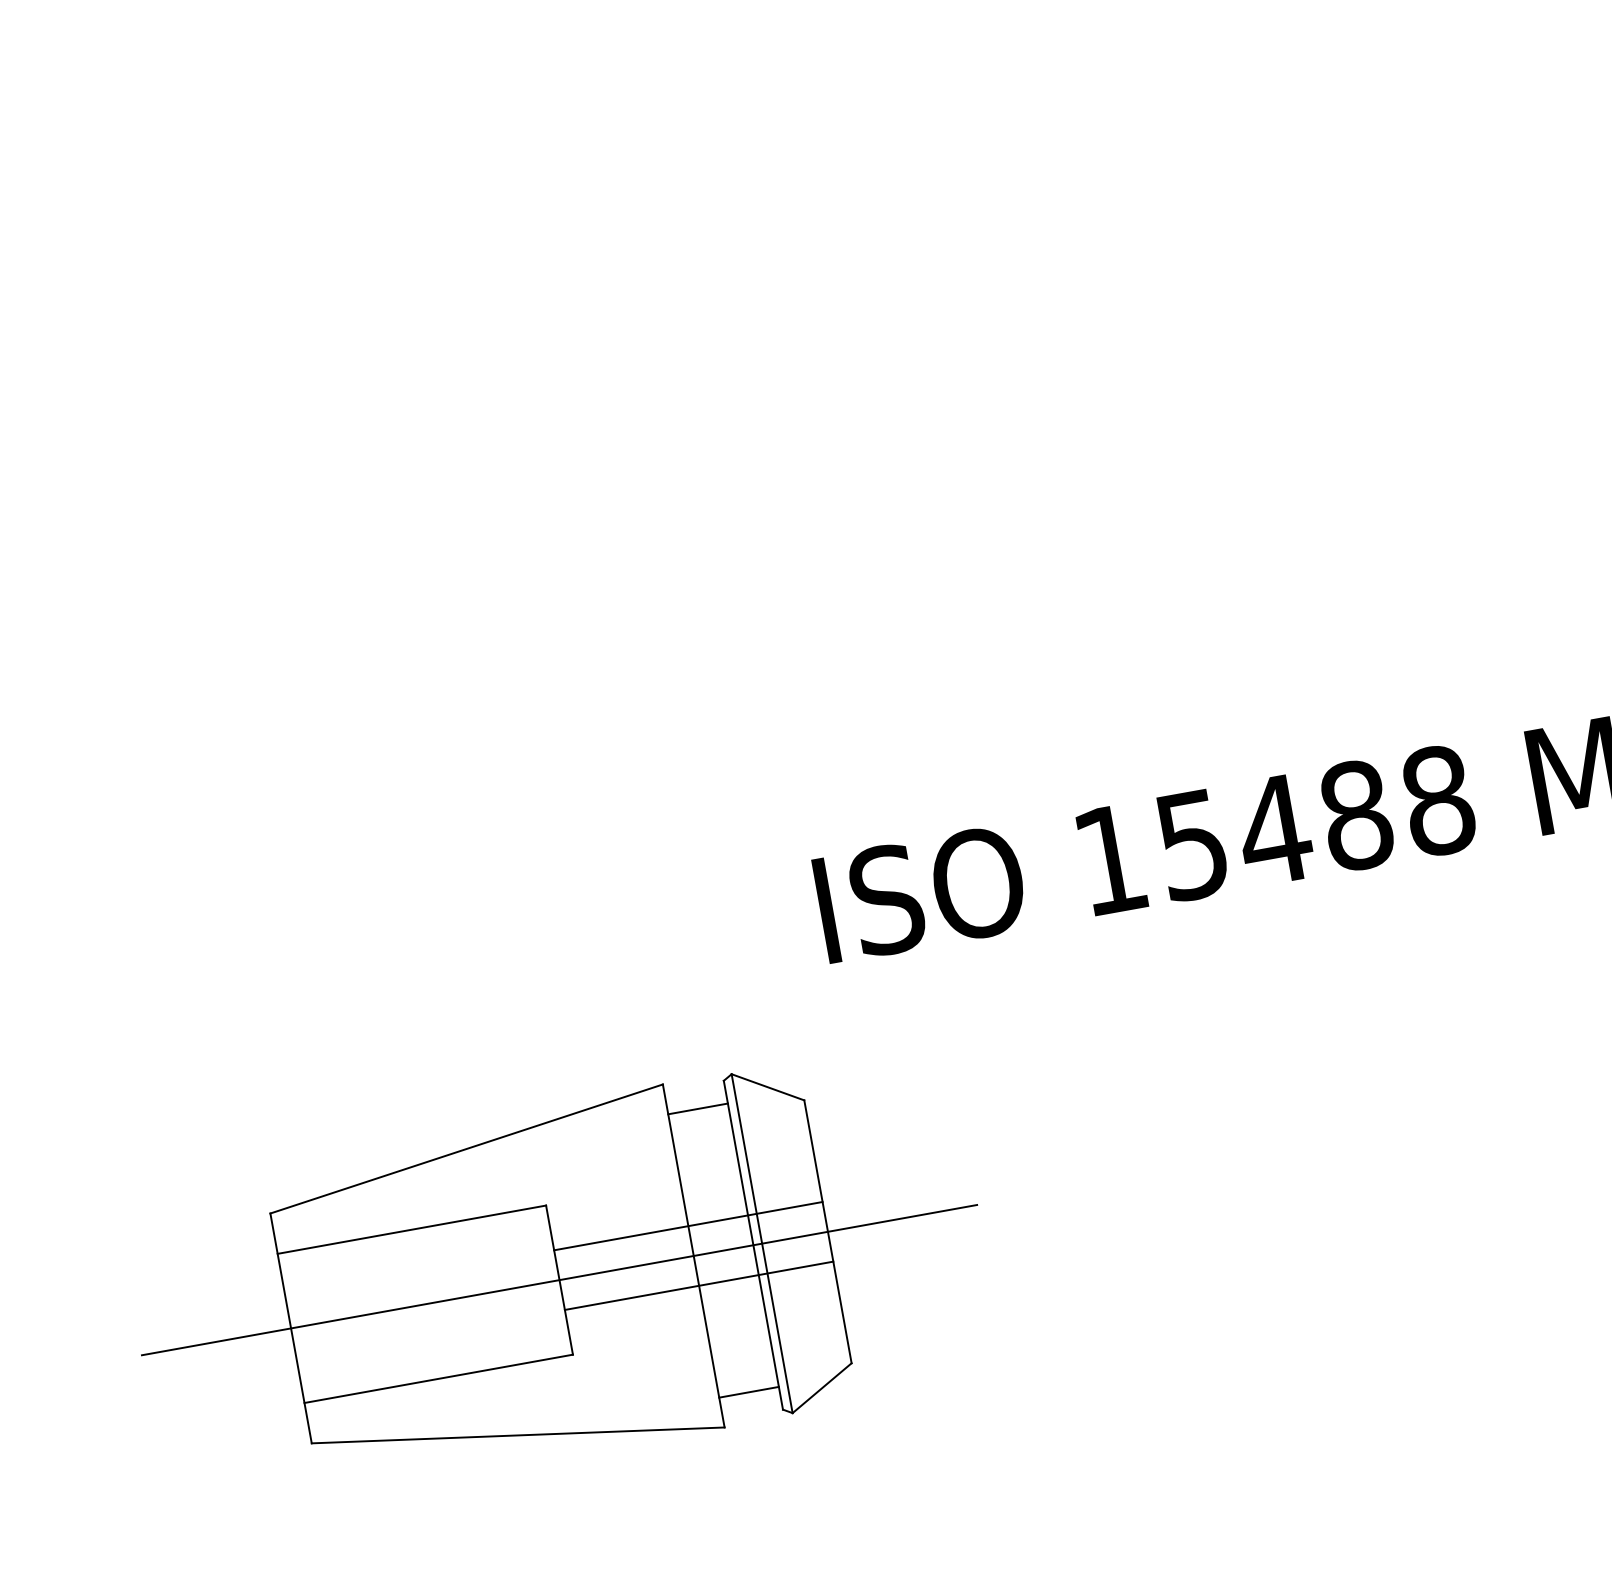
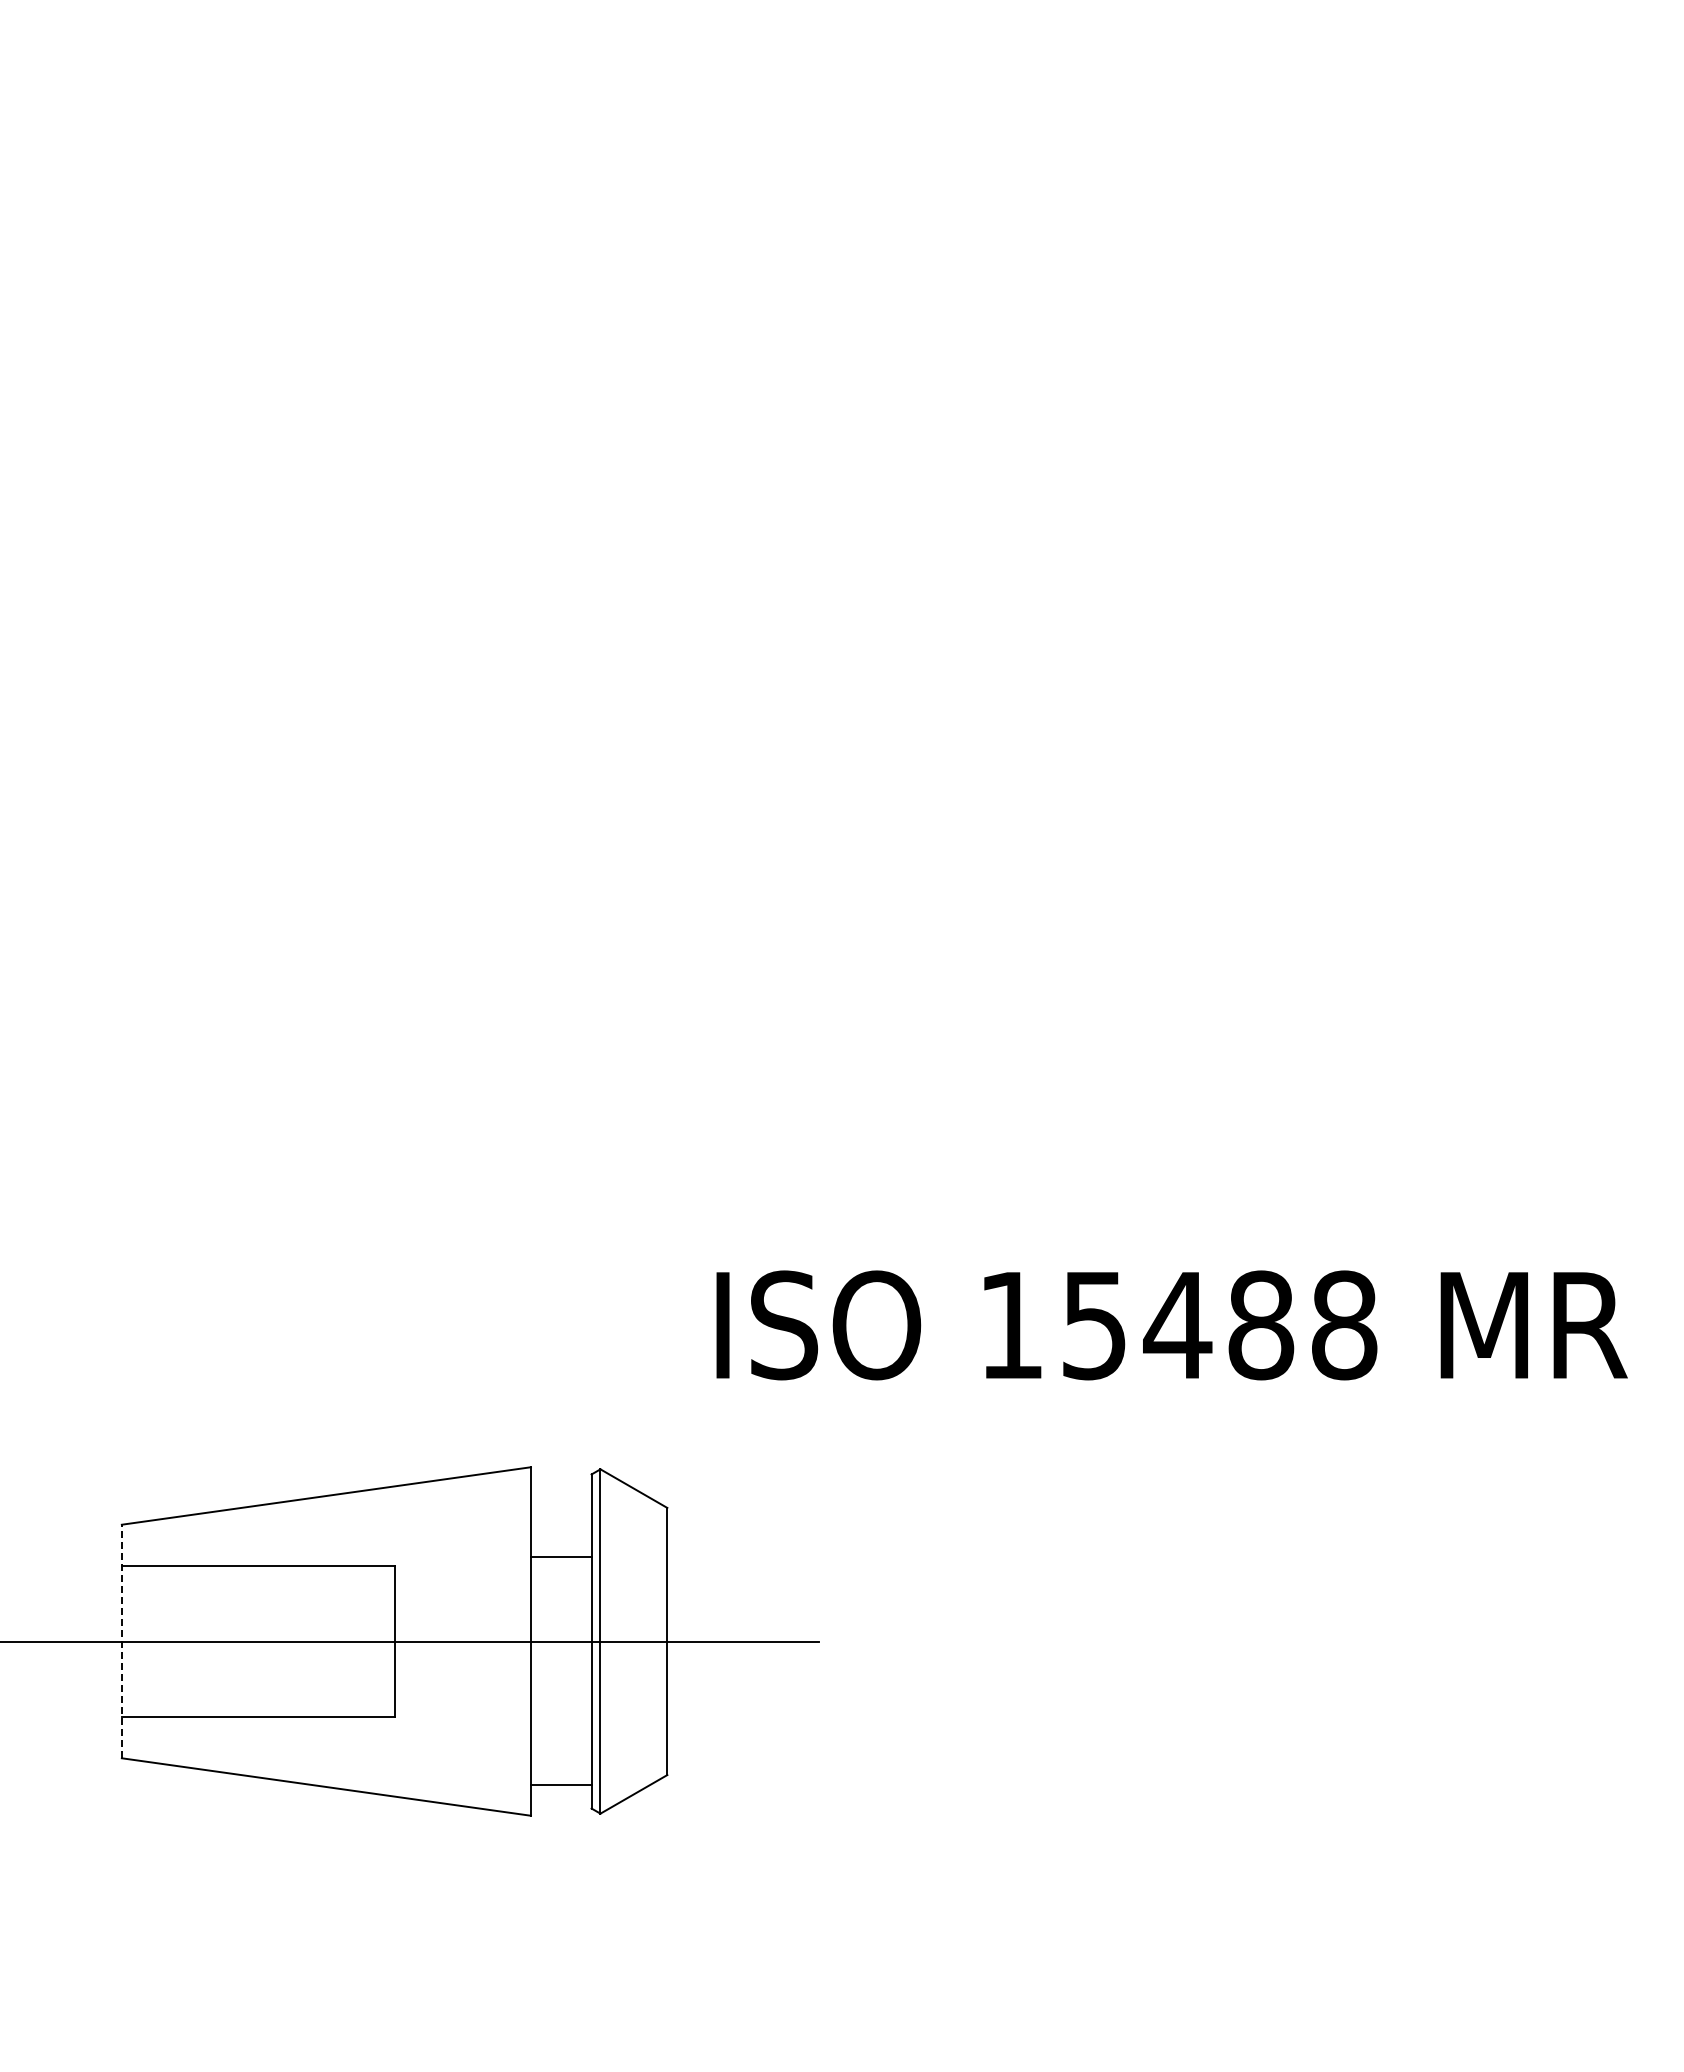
line: (697, 1109) -> (560, 1556), moved
line: (687, 1226) -> (530, 1611), removed
line: (698, 1285) -> (530, 1671), removed
line: (290, 1328) -> (121, 1641), solid -> dashed

